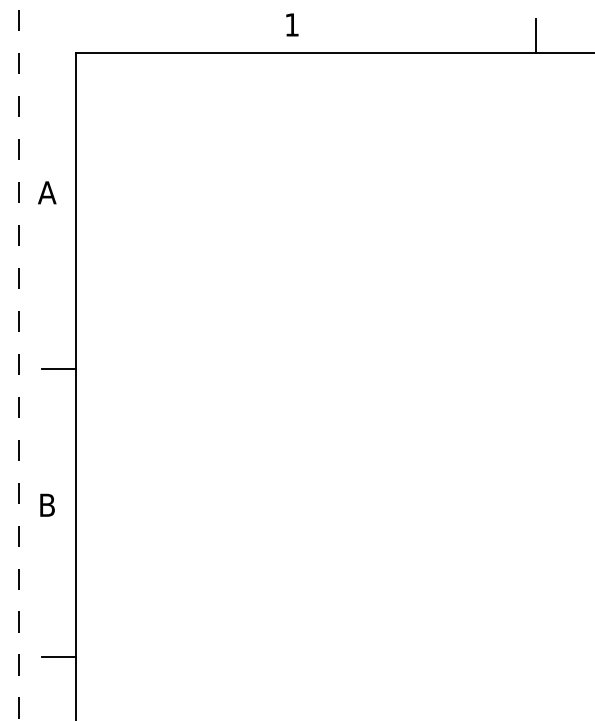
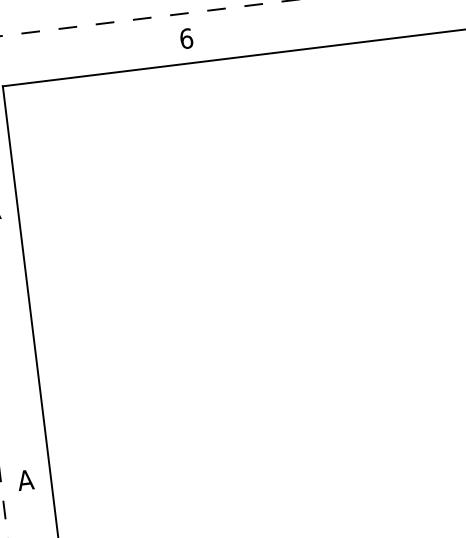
text: (292, 24) -> (186, 38), 1 -> 6
line: (535, 36) -> (398, 22), removed
line: (58, 369) -> (21, 361), removed
text: (47, 504) -> (25, 479), B -> A

